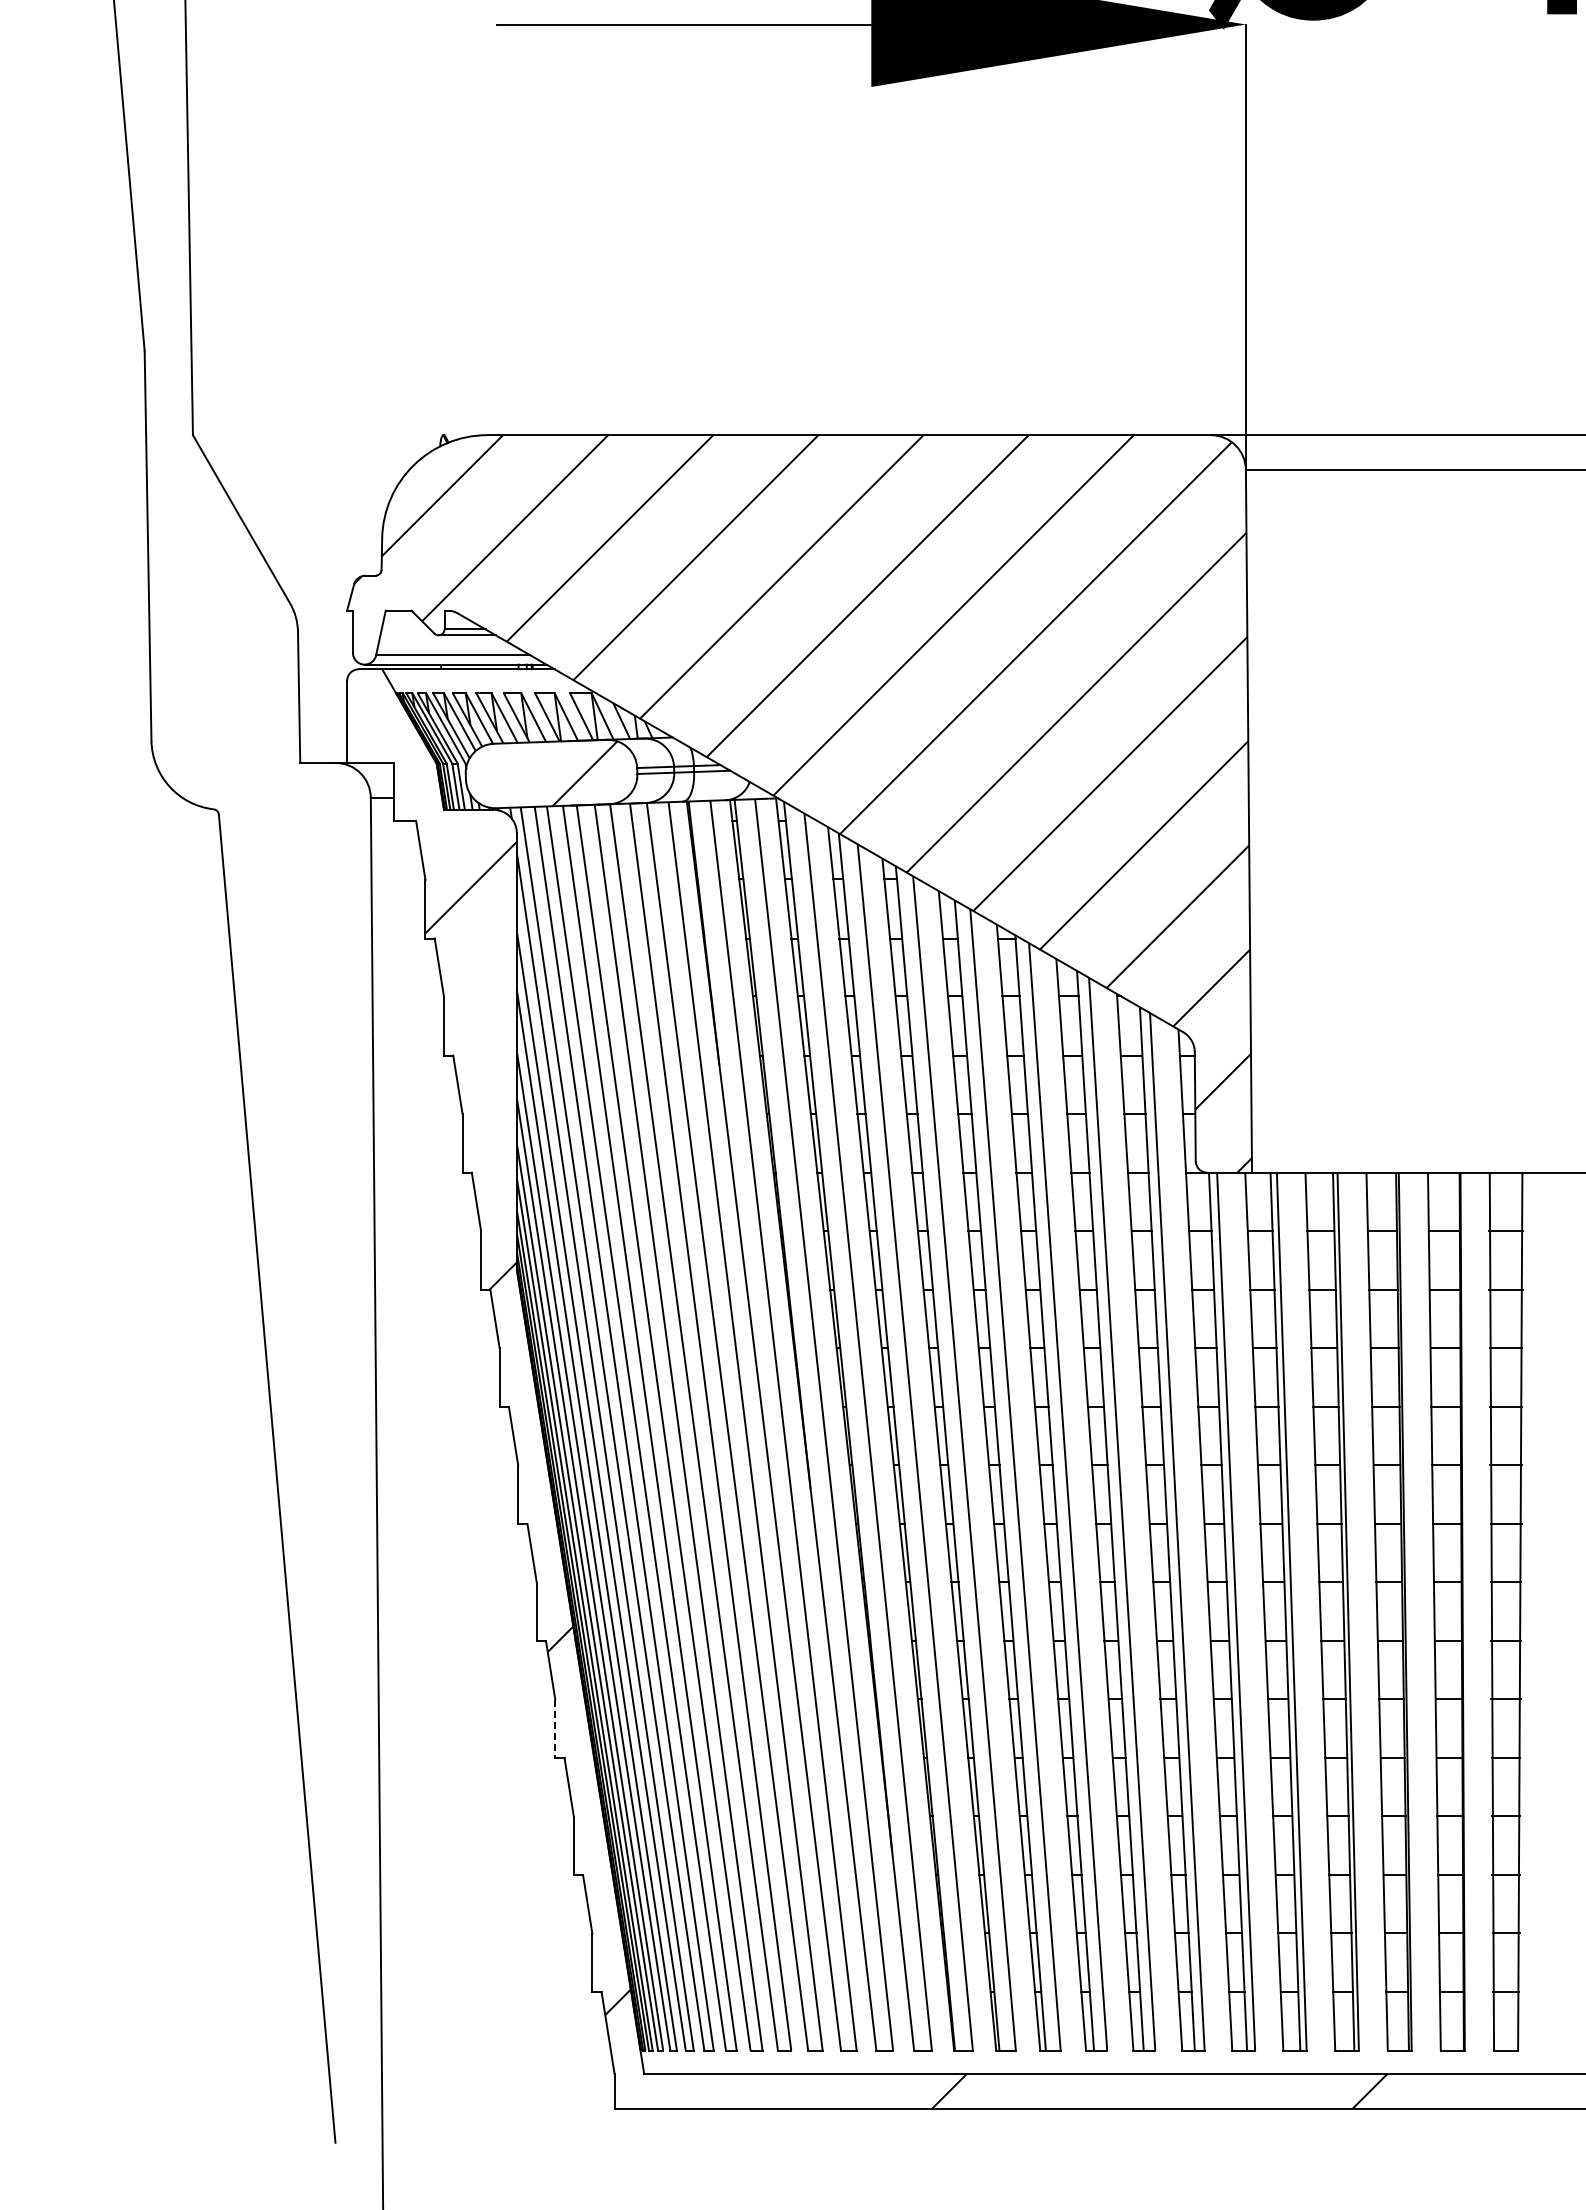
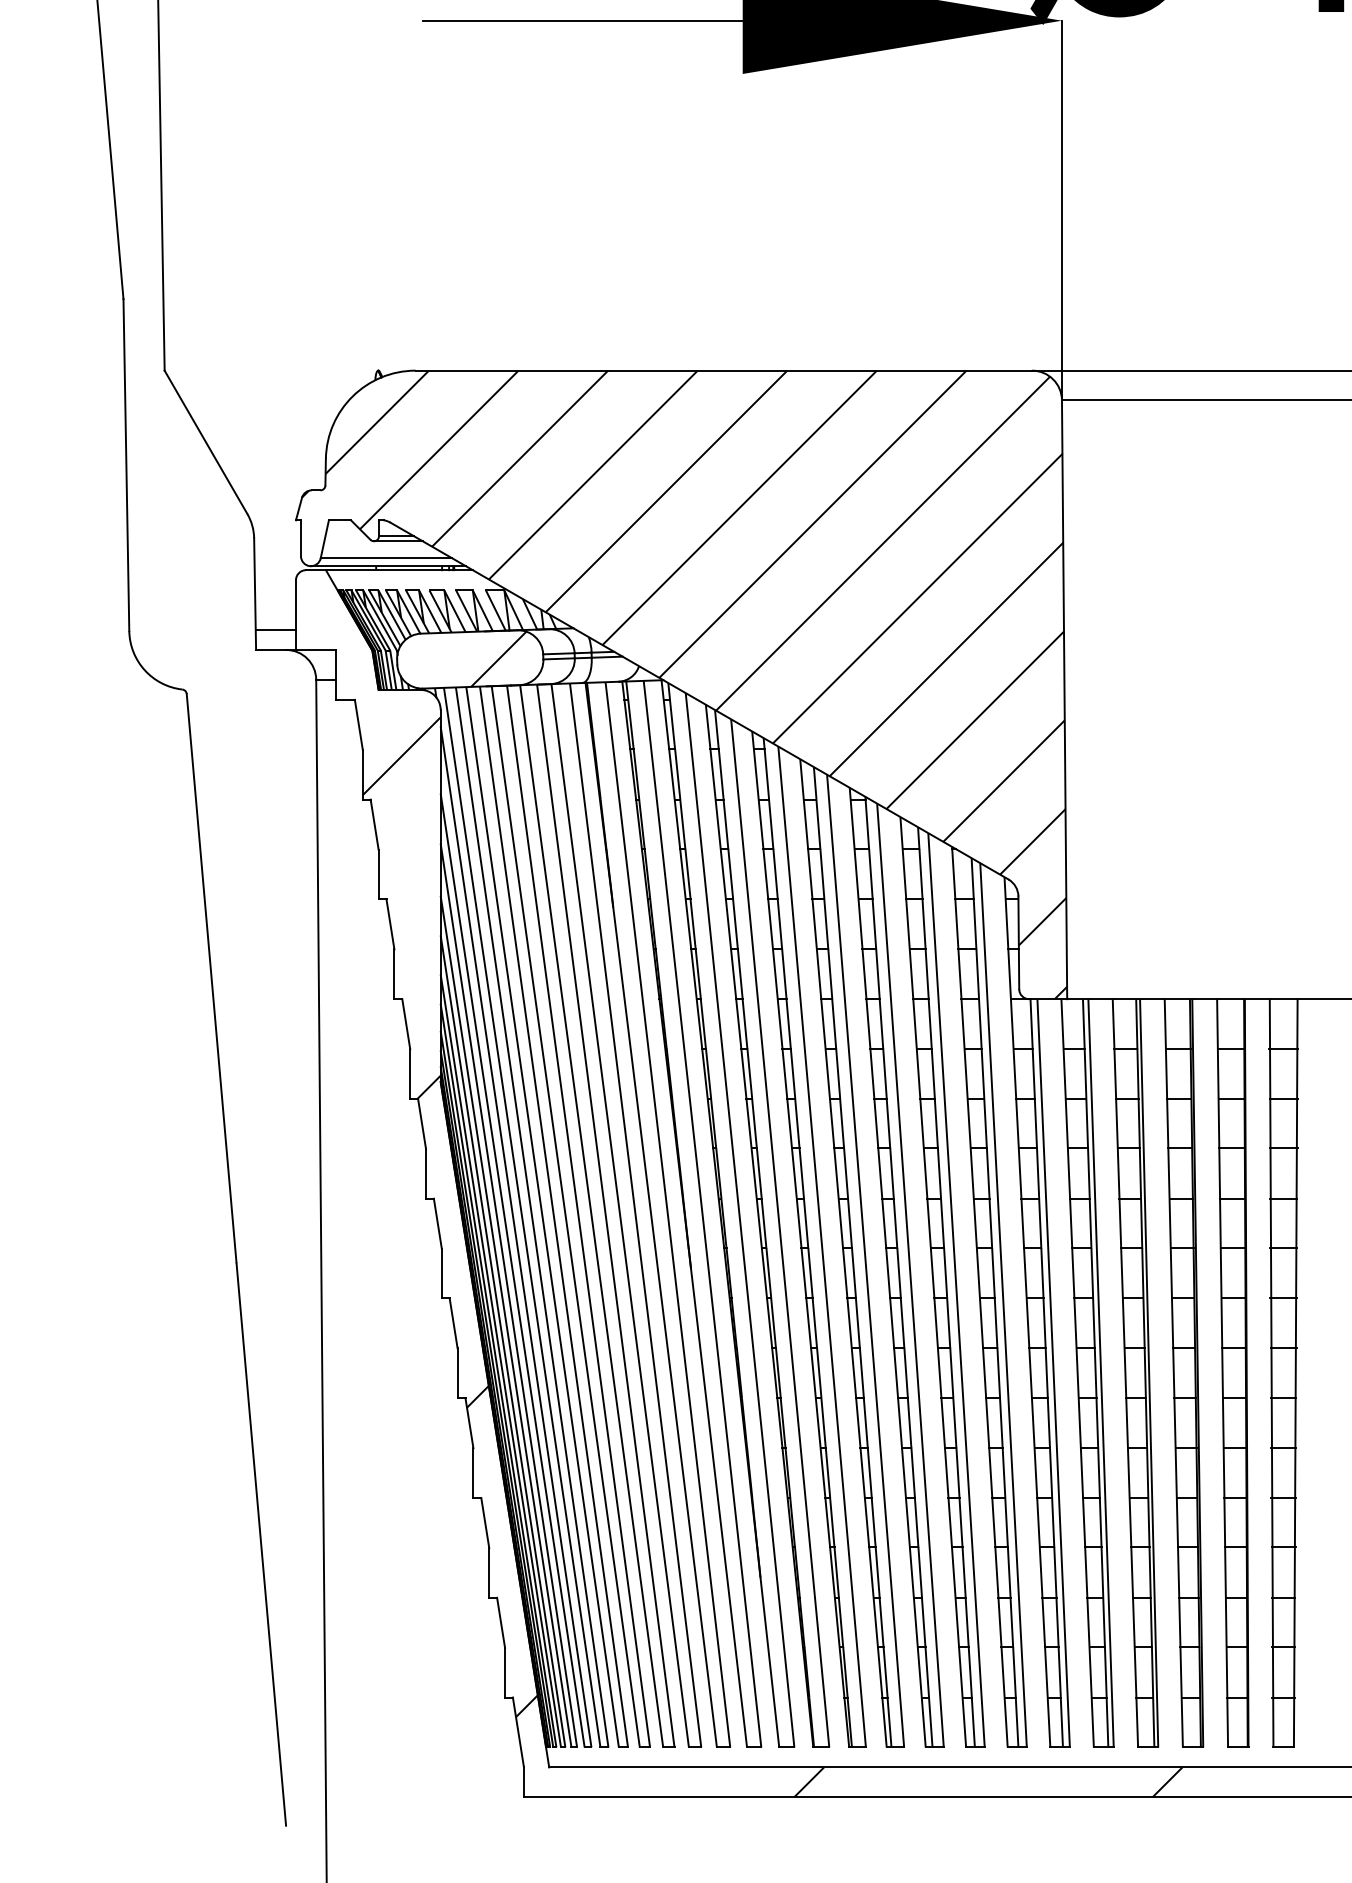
line: (323, 739) -> (275, 630), added
line: (555, 1729) -> (473, 1473), dashed -> solid

